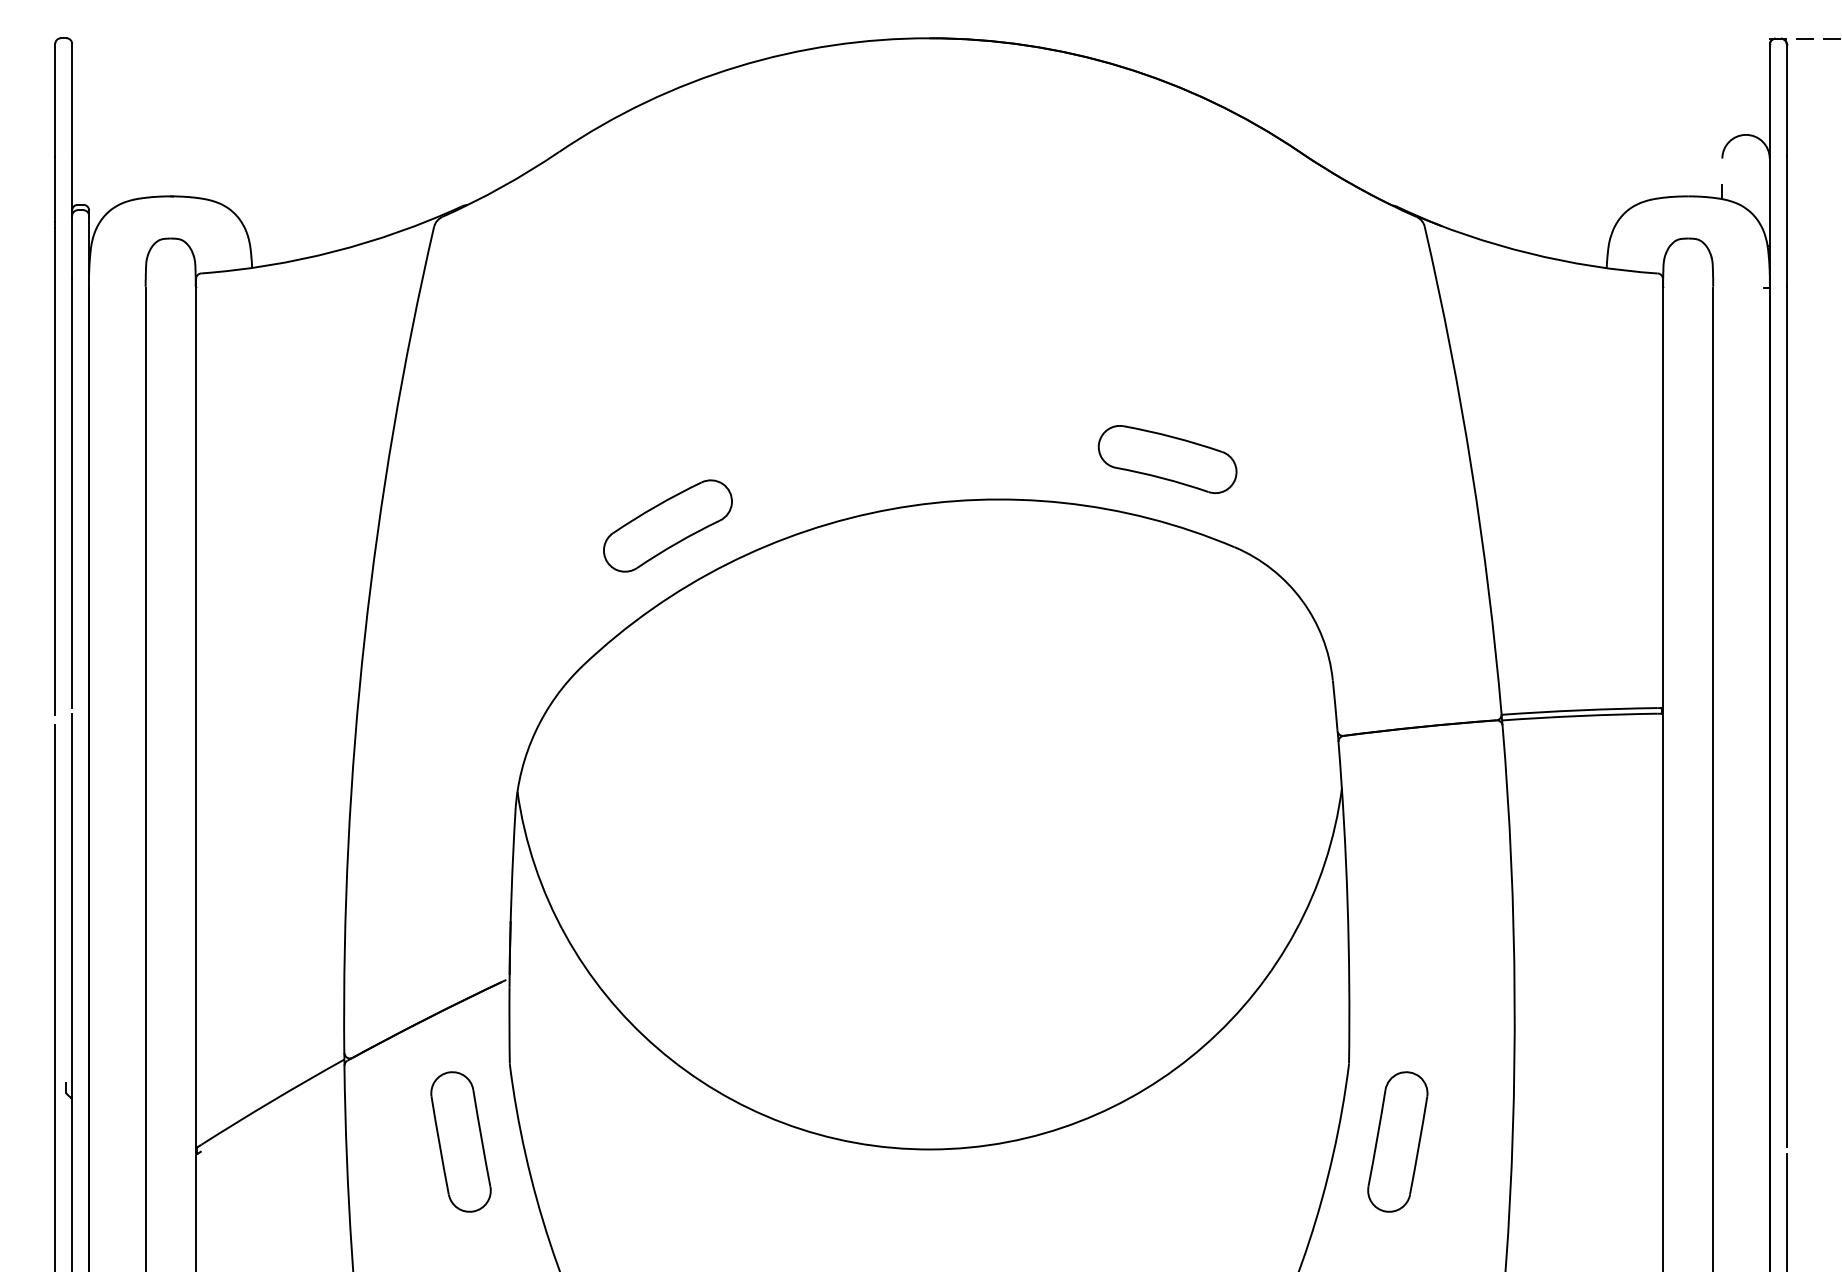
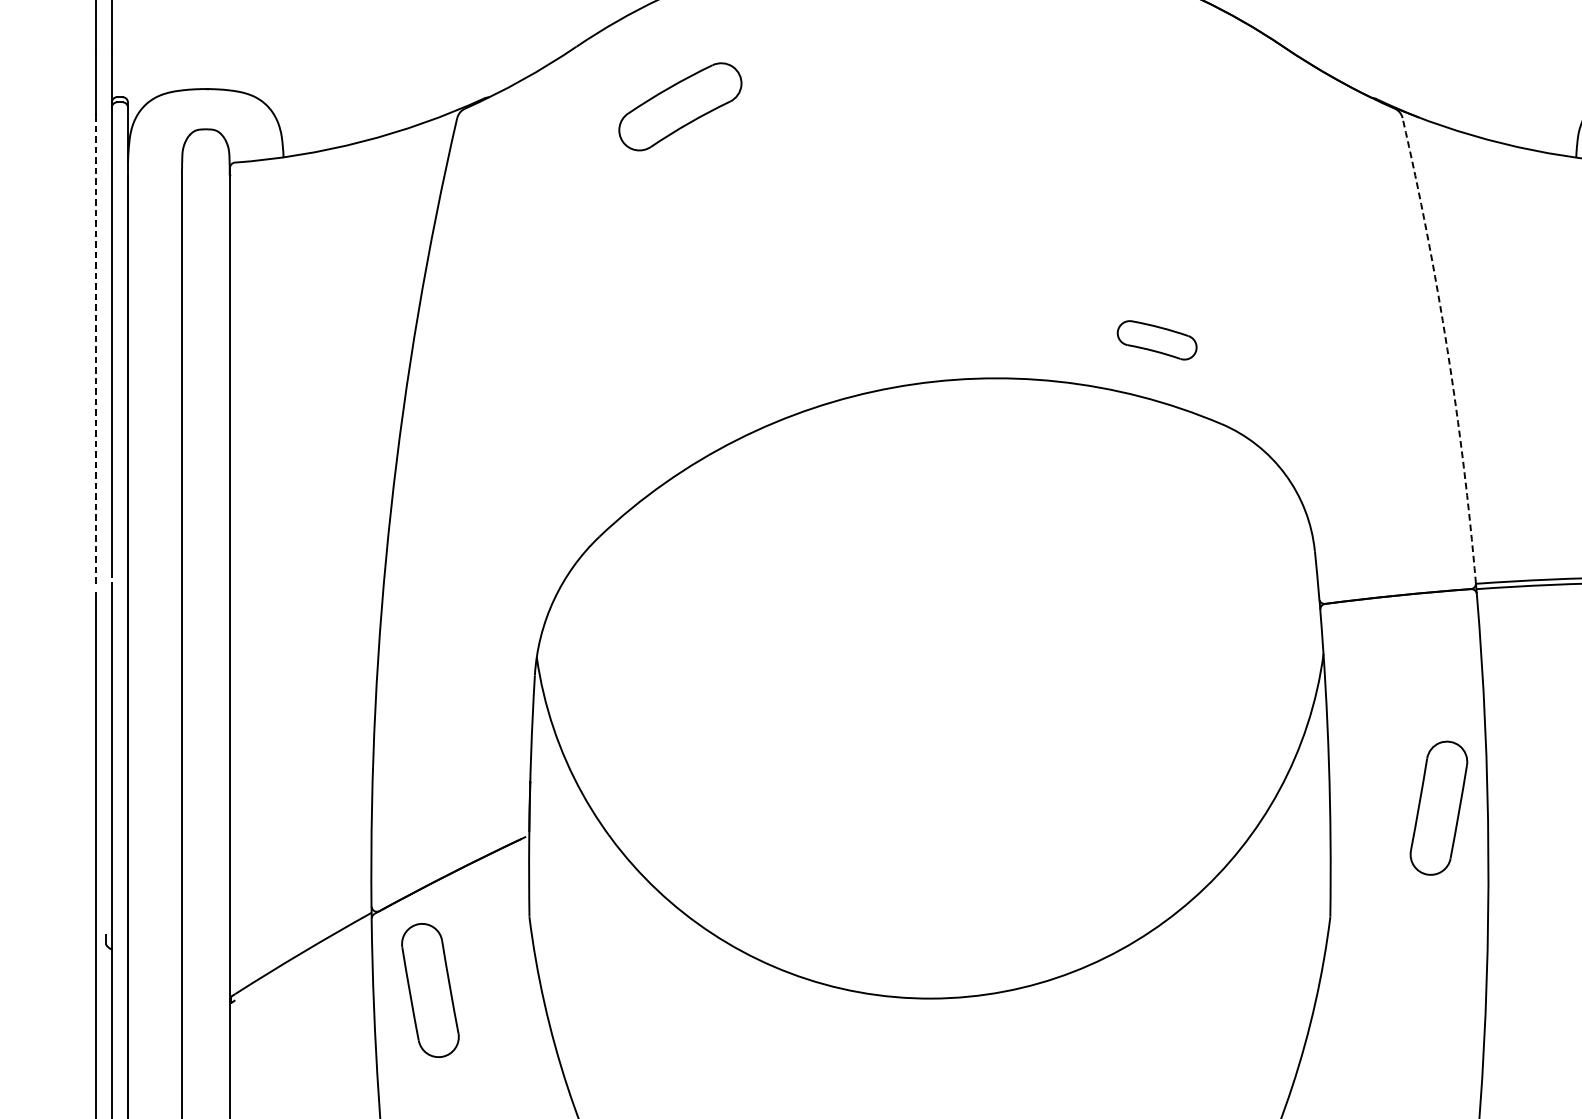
part: (1167, 459) -> (1157, 340), size x0.6
arc: (1471, 469) -> (1447, 349), solid -> dashed
line: (55, 470) -> (95, 350), solid -> dashed
part: (667, 525) -> (679, 106), moved
part: (460, 1141) -> (429, 990), moved
part: (1397, 1141) -> (1438, 807), moved

